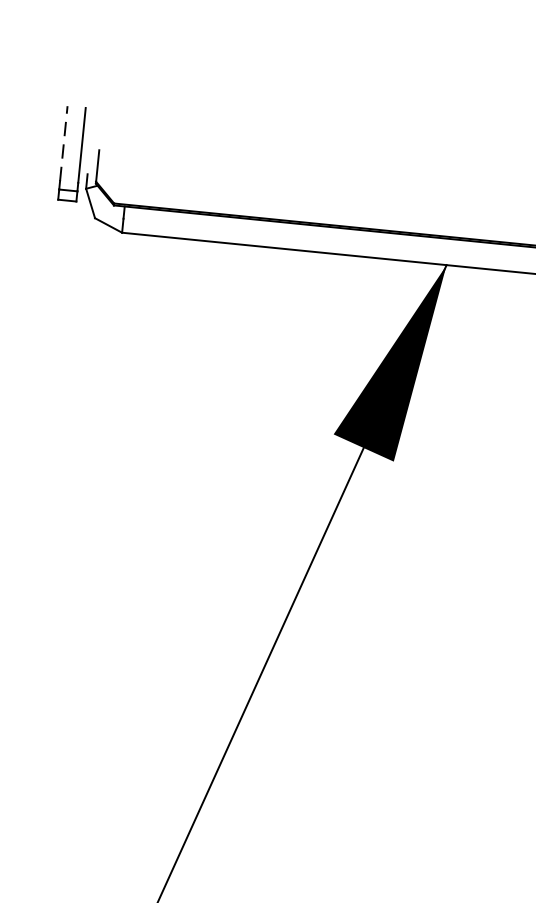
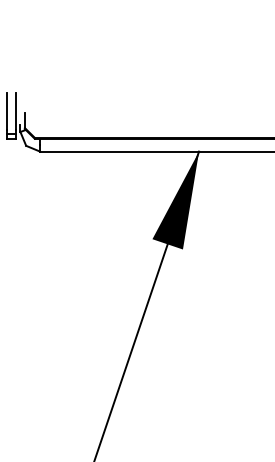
line: (64, 142) -> (7, 110), dashed -> solid

